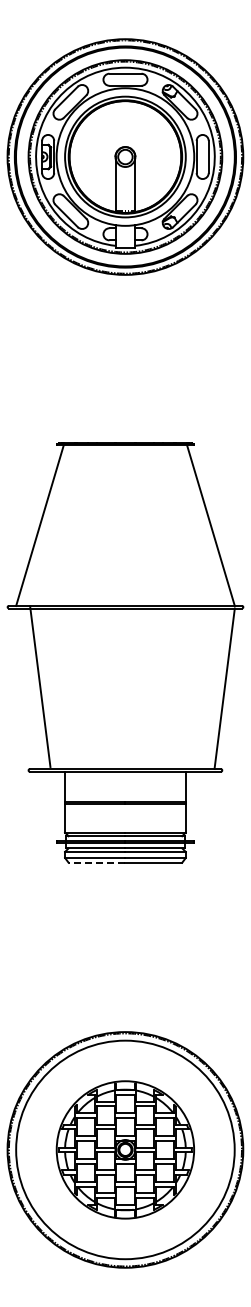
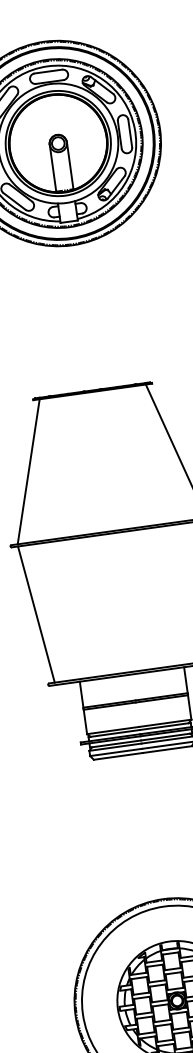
line: (40, 686) -> (36, 614), moved
line: (96, 862) -> (117, 756), dashed -> solid

